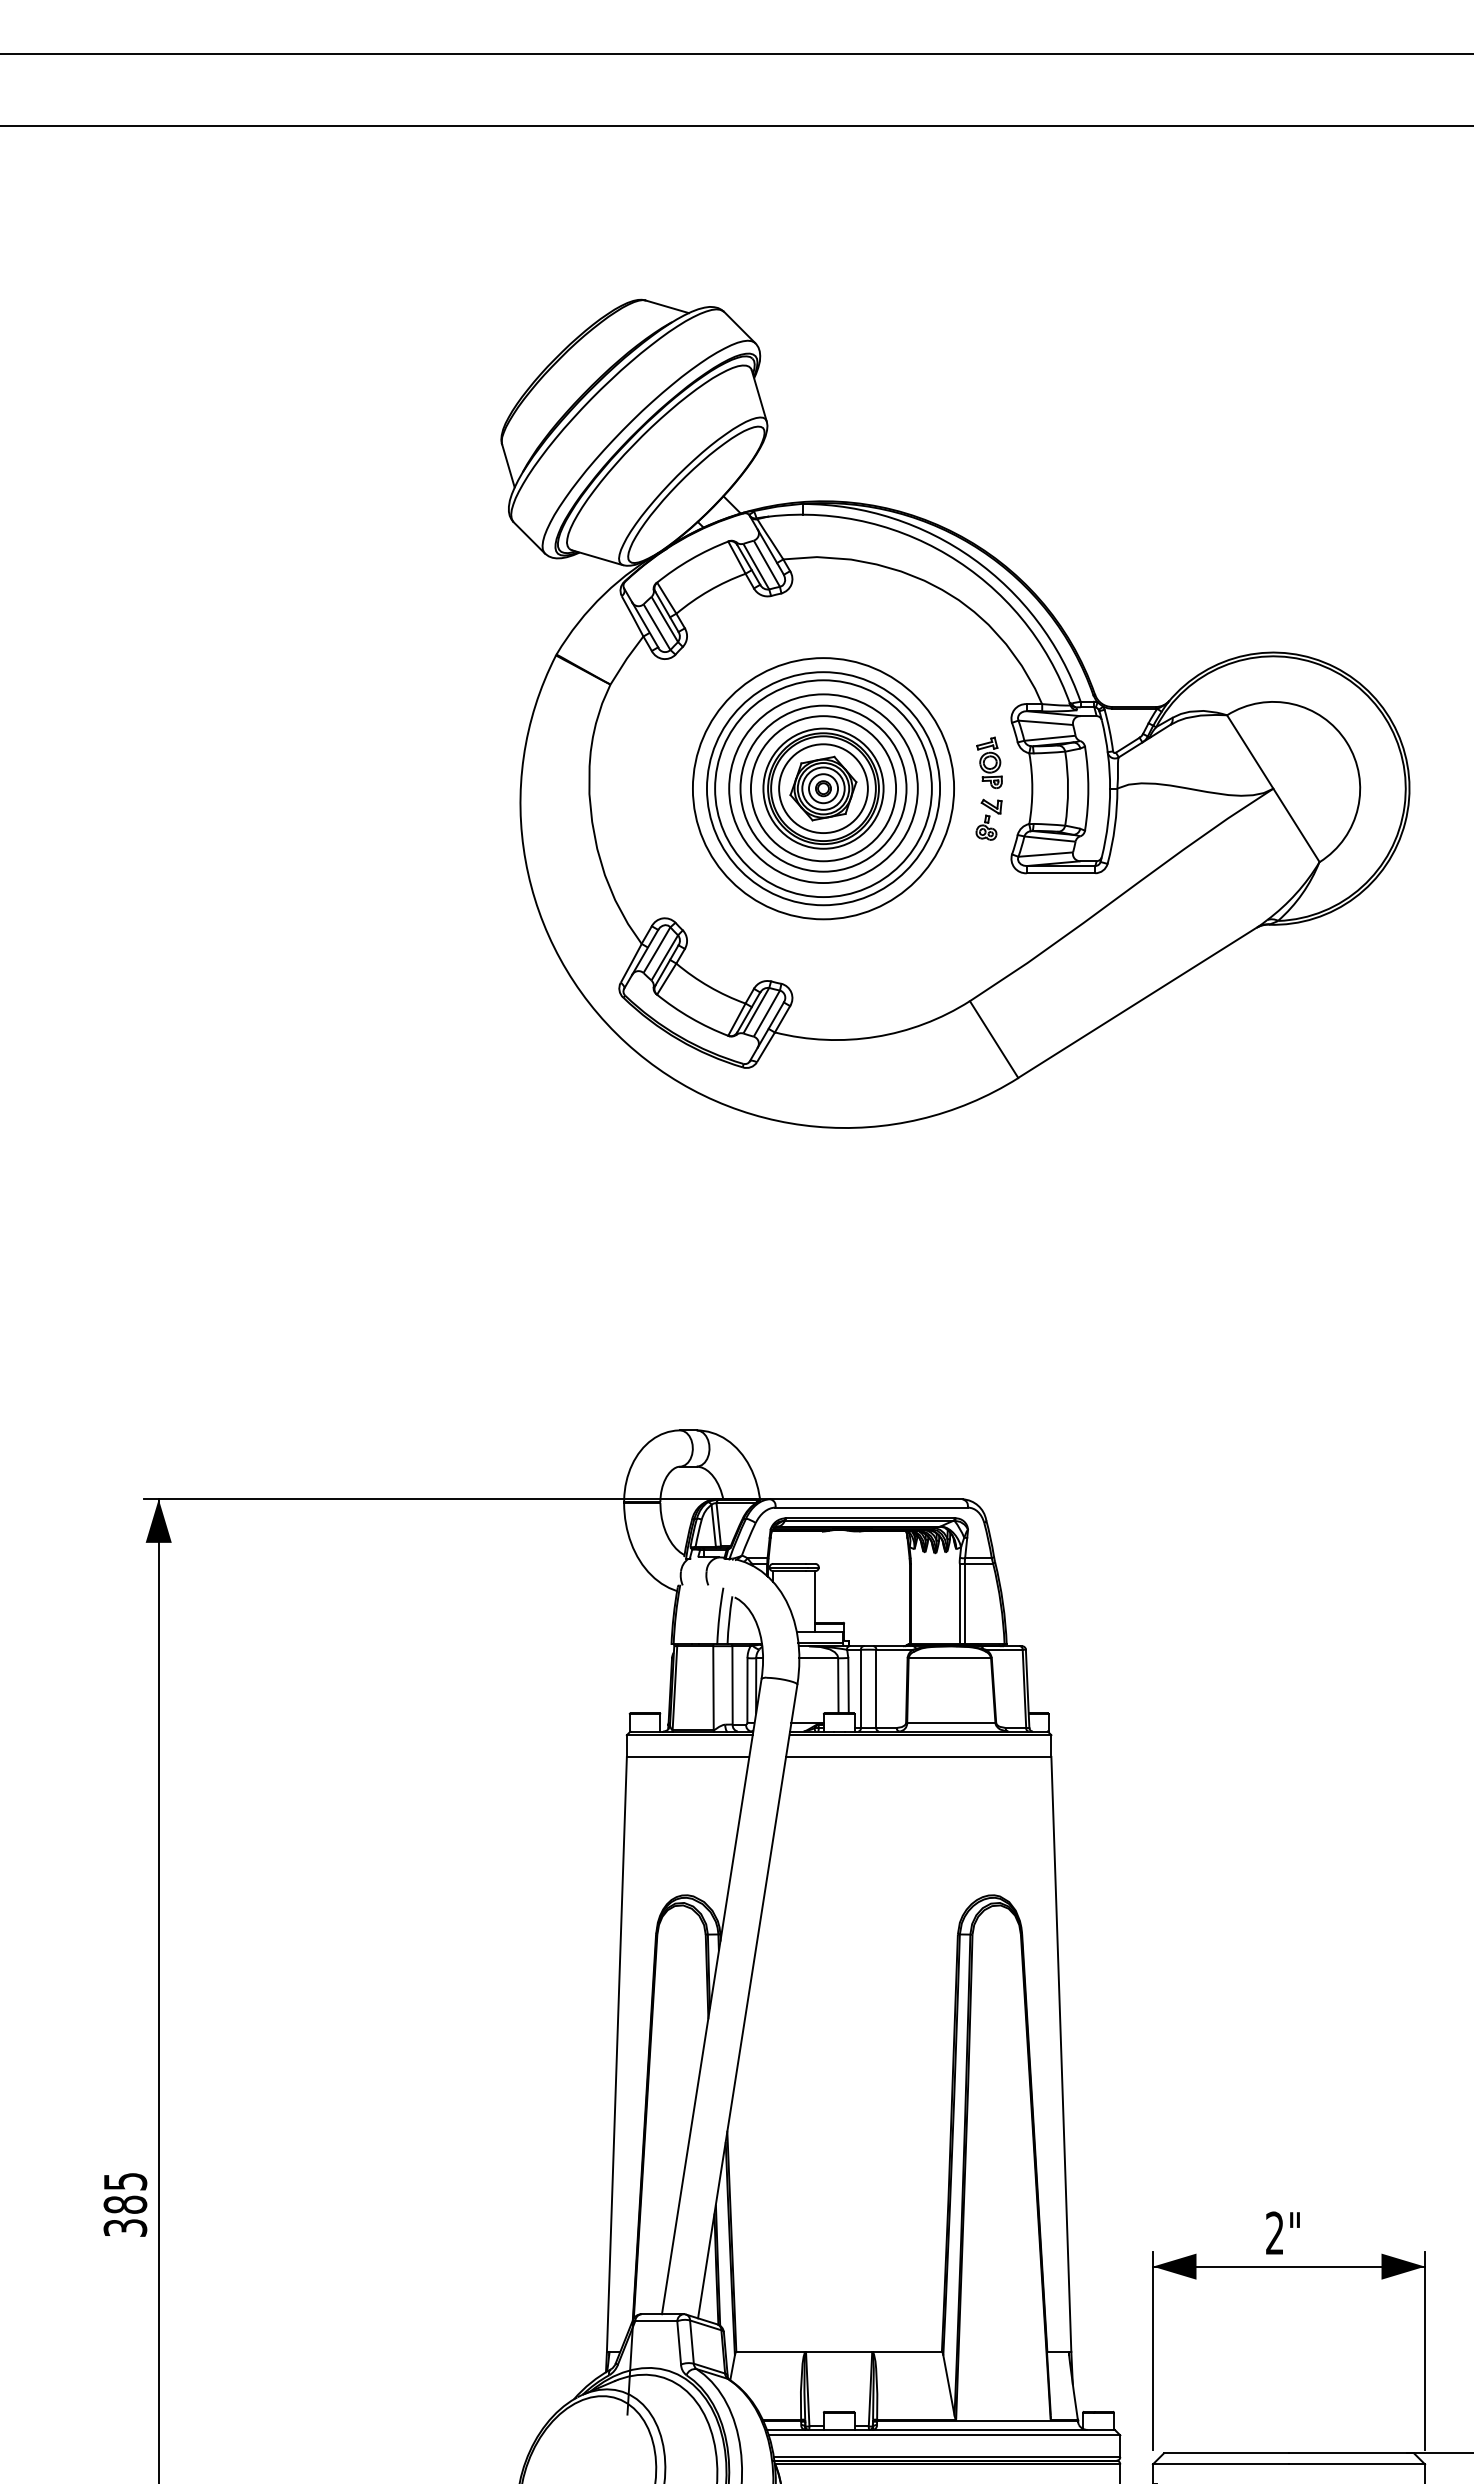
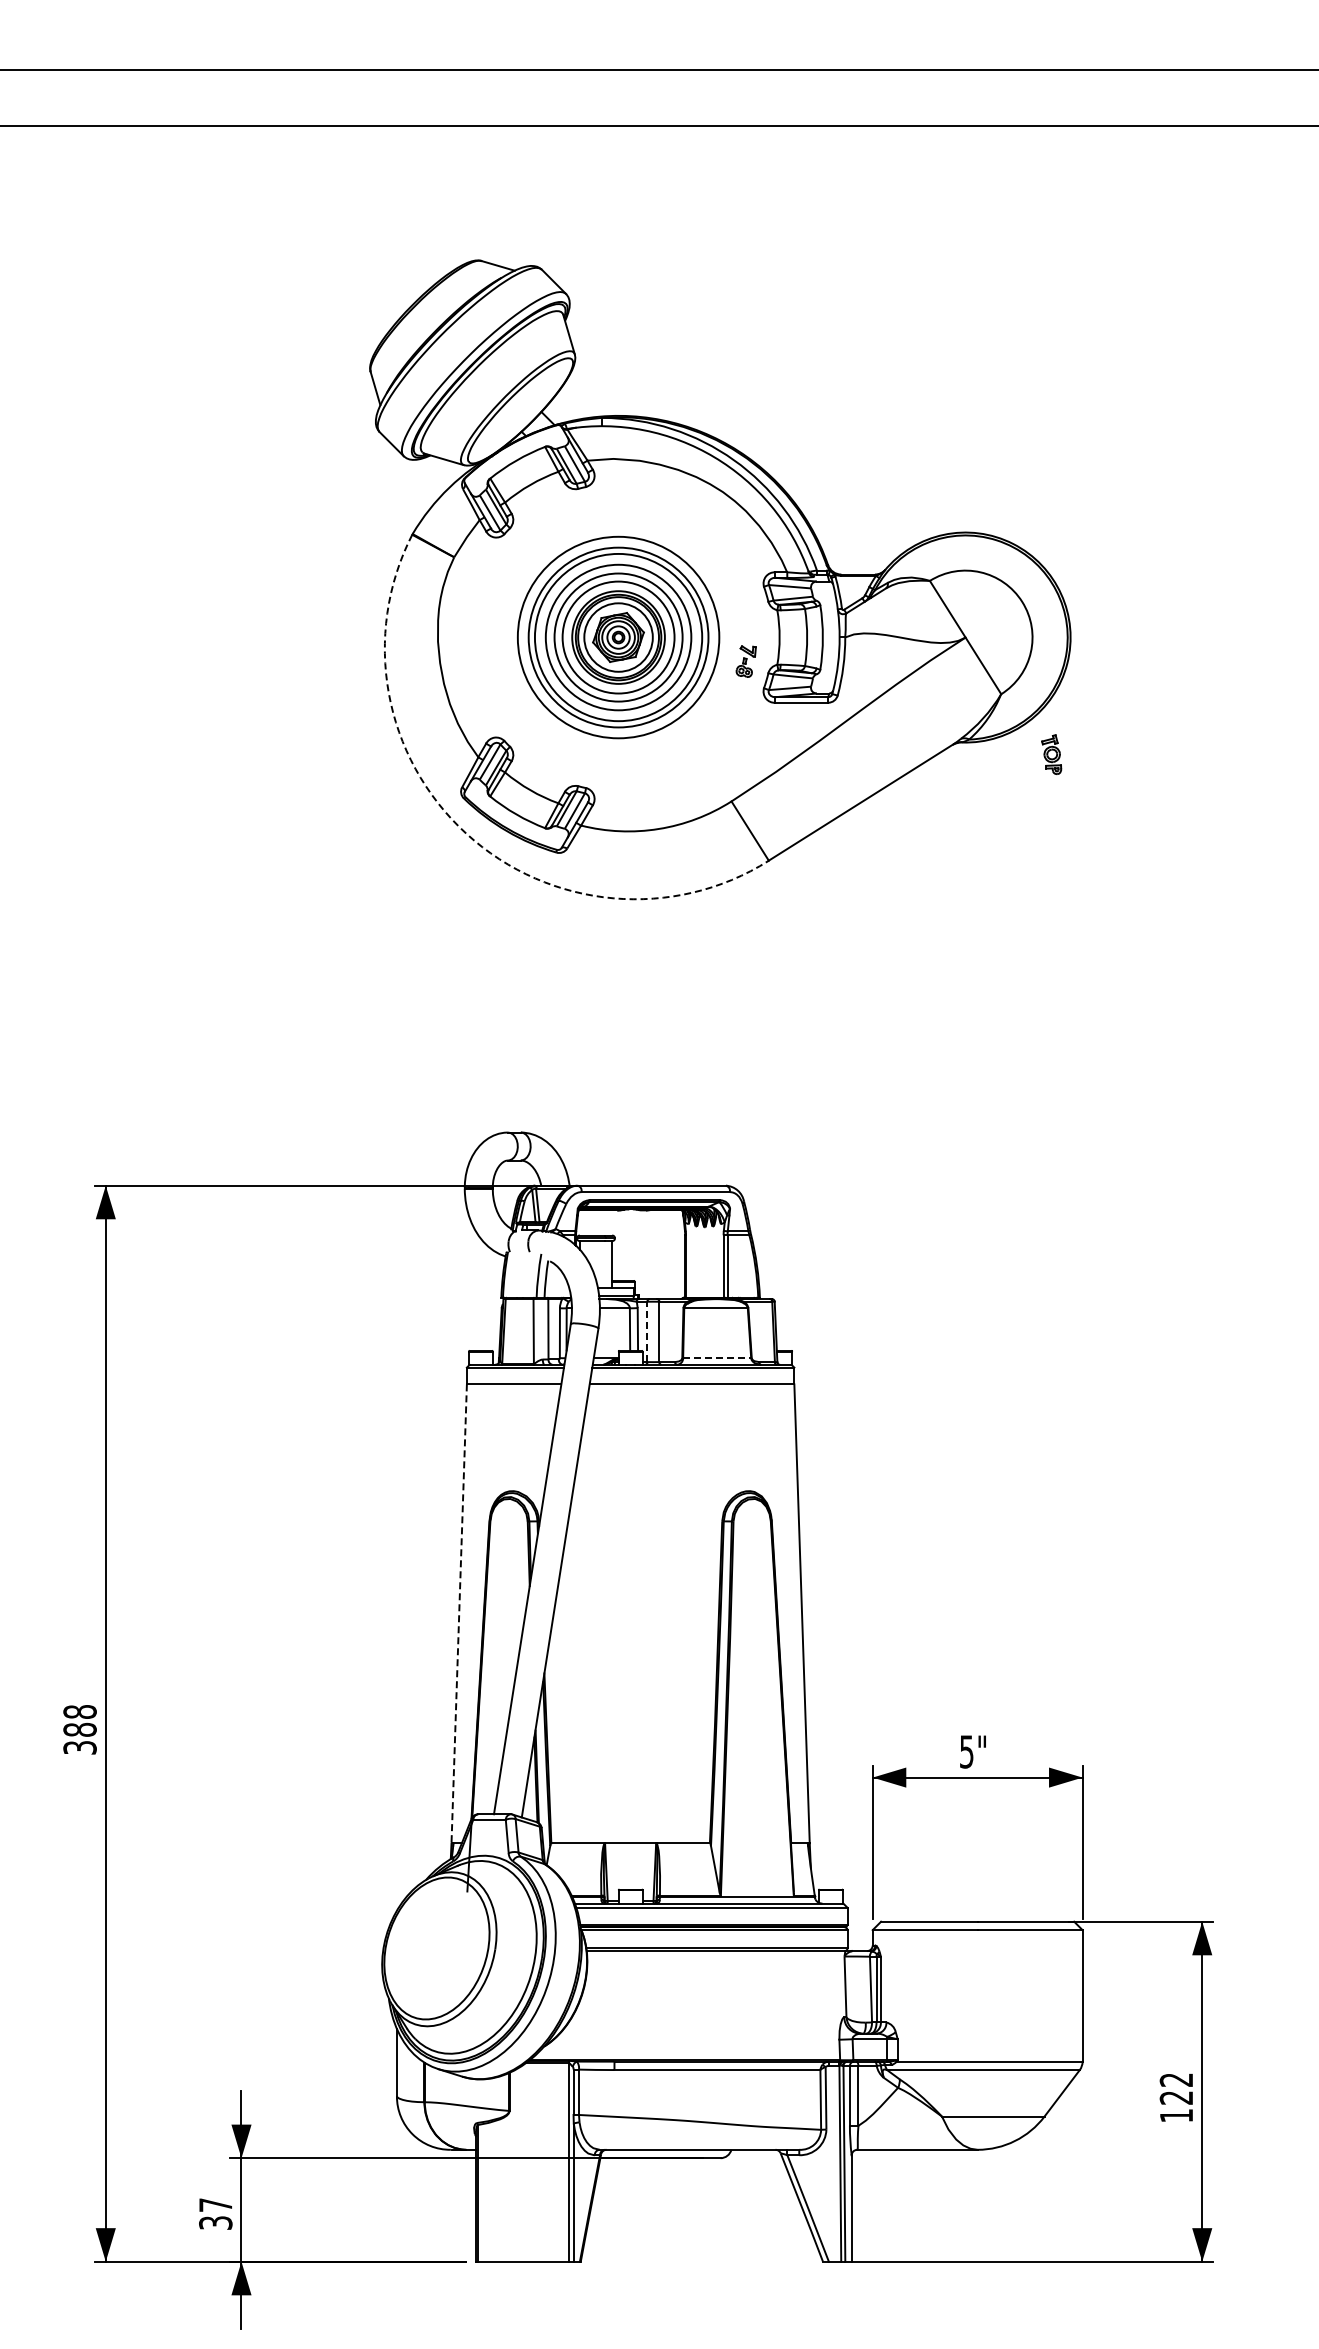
part: (989, 762) -> (1051, 754), moved
arc: (626, 1042) -> (466, 833), solid -> dashed
line: (861, 1688) -> (647, 1331), solid -> dashed
line: (951, 1723) -> (717, 1358), solid -> dashed
line: (617, 2053) -> (459, 1613), solid -> dashed
text: (124, 2180) -> (79, 1711), 385 -> 388
text: (1274, 2232) -> (966, 1751), 2" -> 5"

